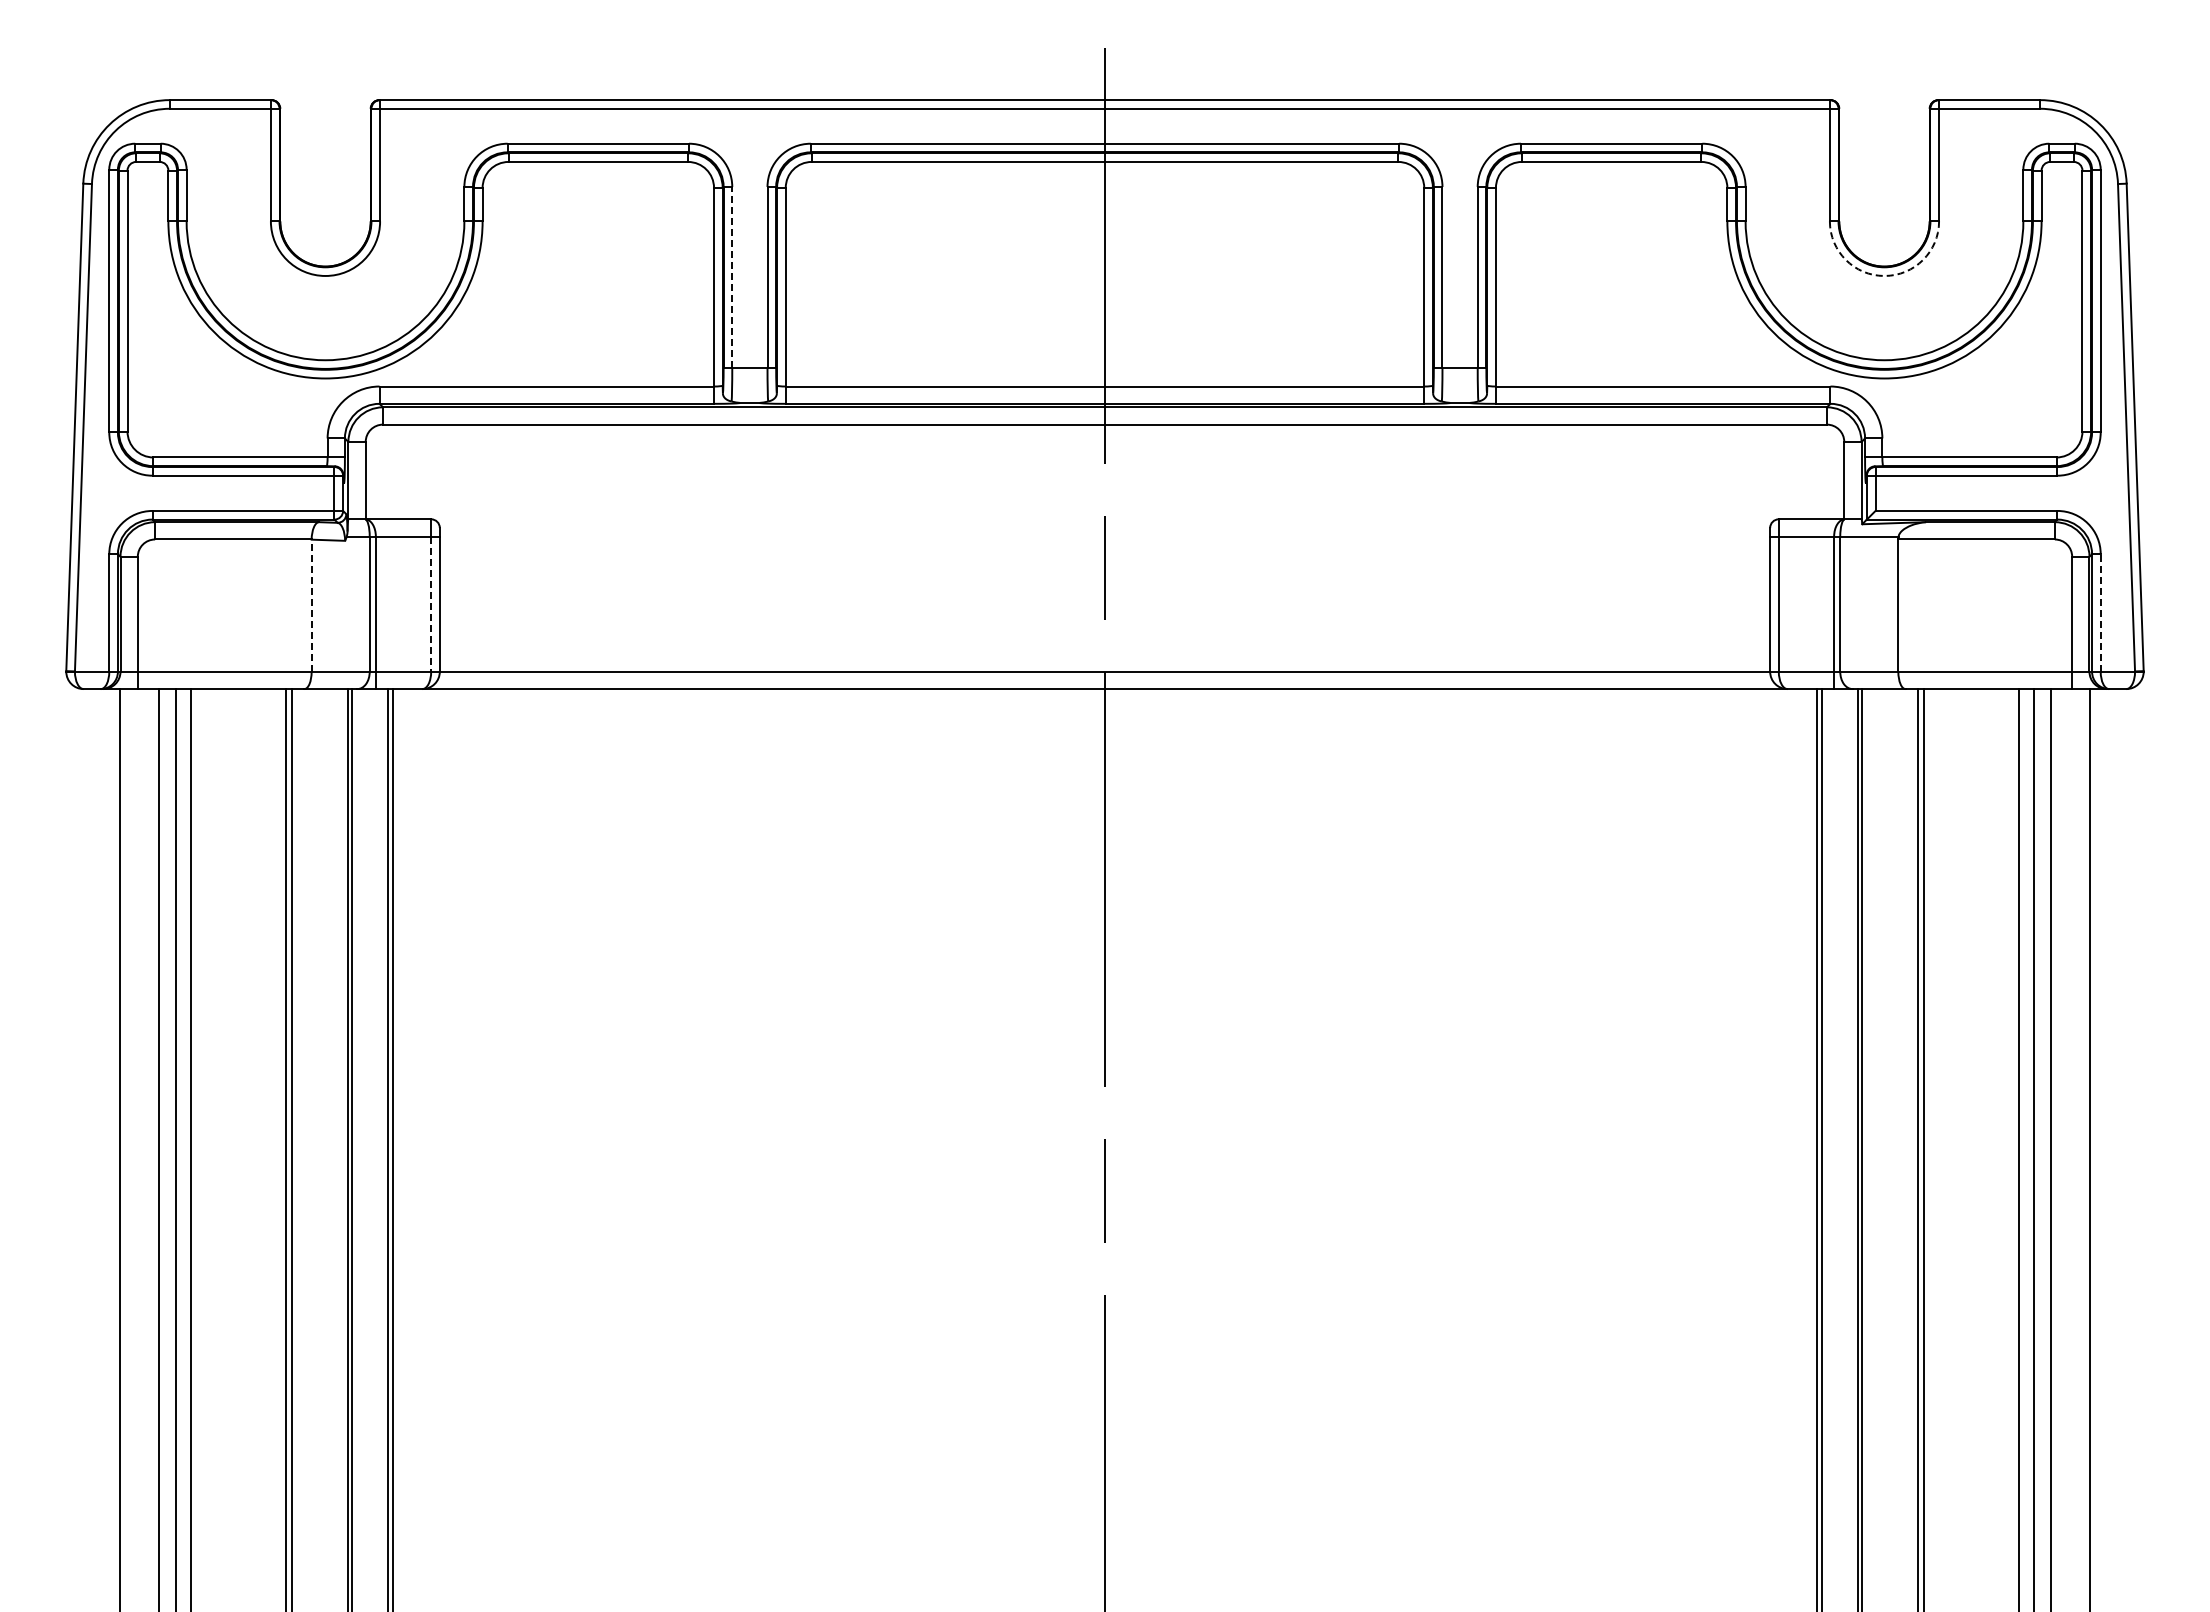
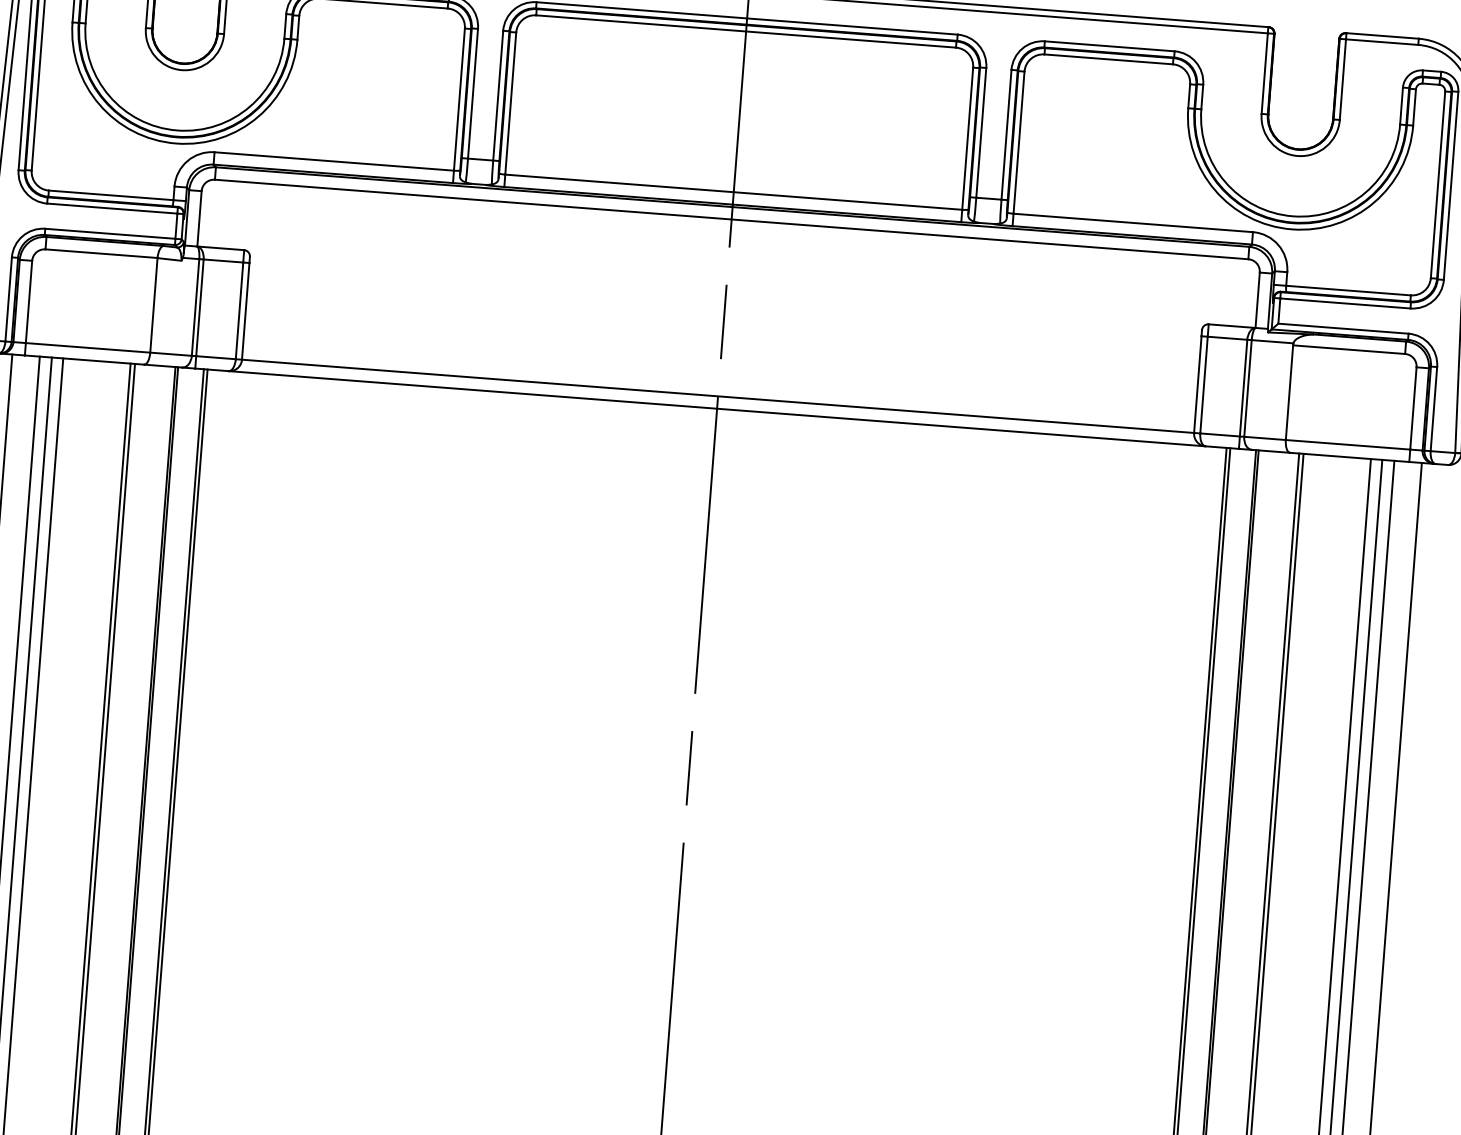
arc: (1884, 275) -> (1297, 155), dashed -> solid
line: (732, 277) -> (473, 93), dashed -> solid
line: (431, 604) -> (239, 311), dashed -> solid
line: (311, 605) -> (153, 305), dashed -> solid
line: (2100, 612) -> (1433, 408), dashed -> solid

